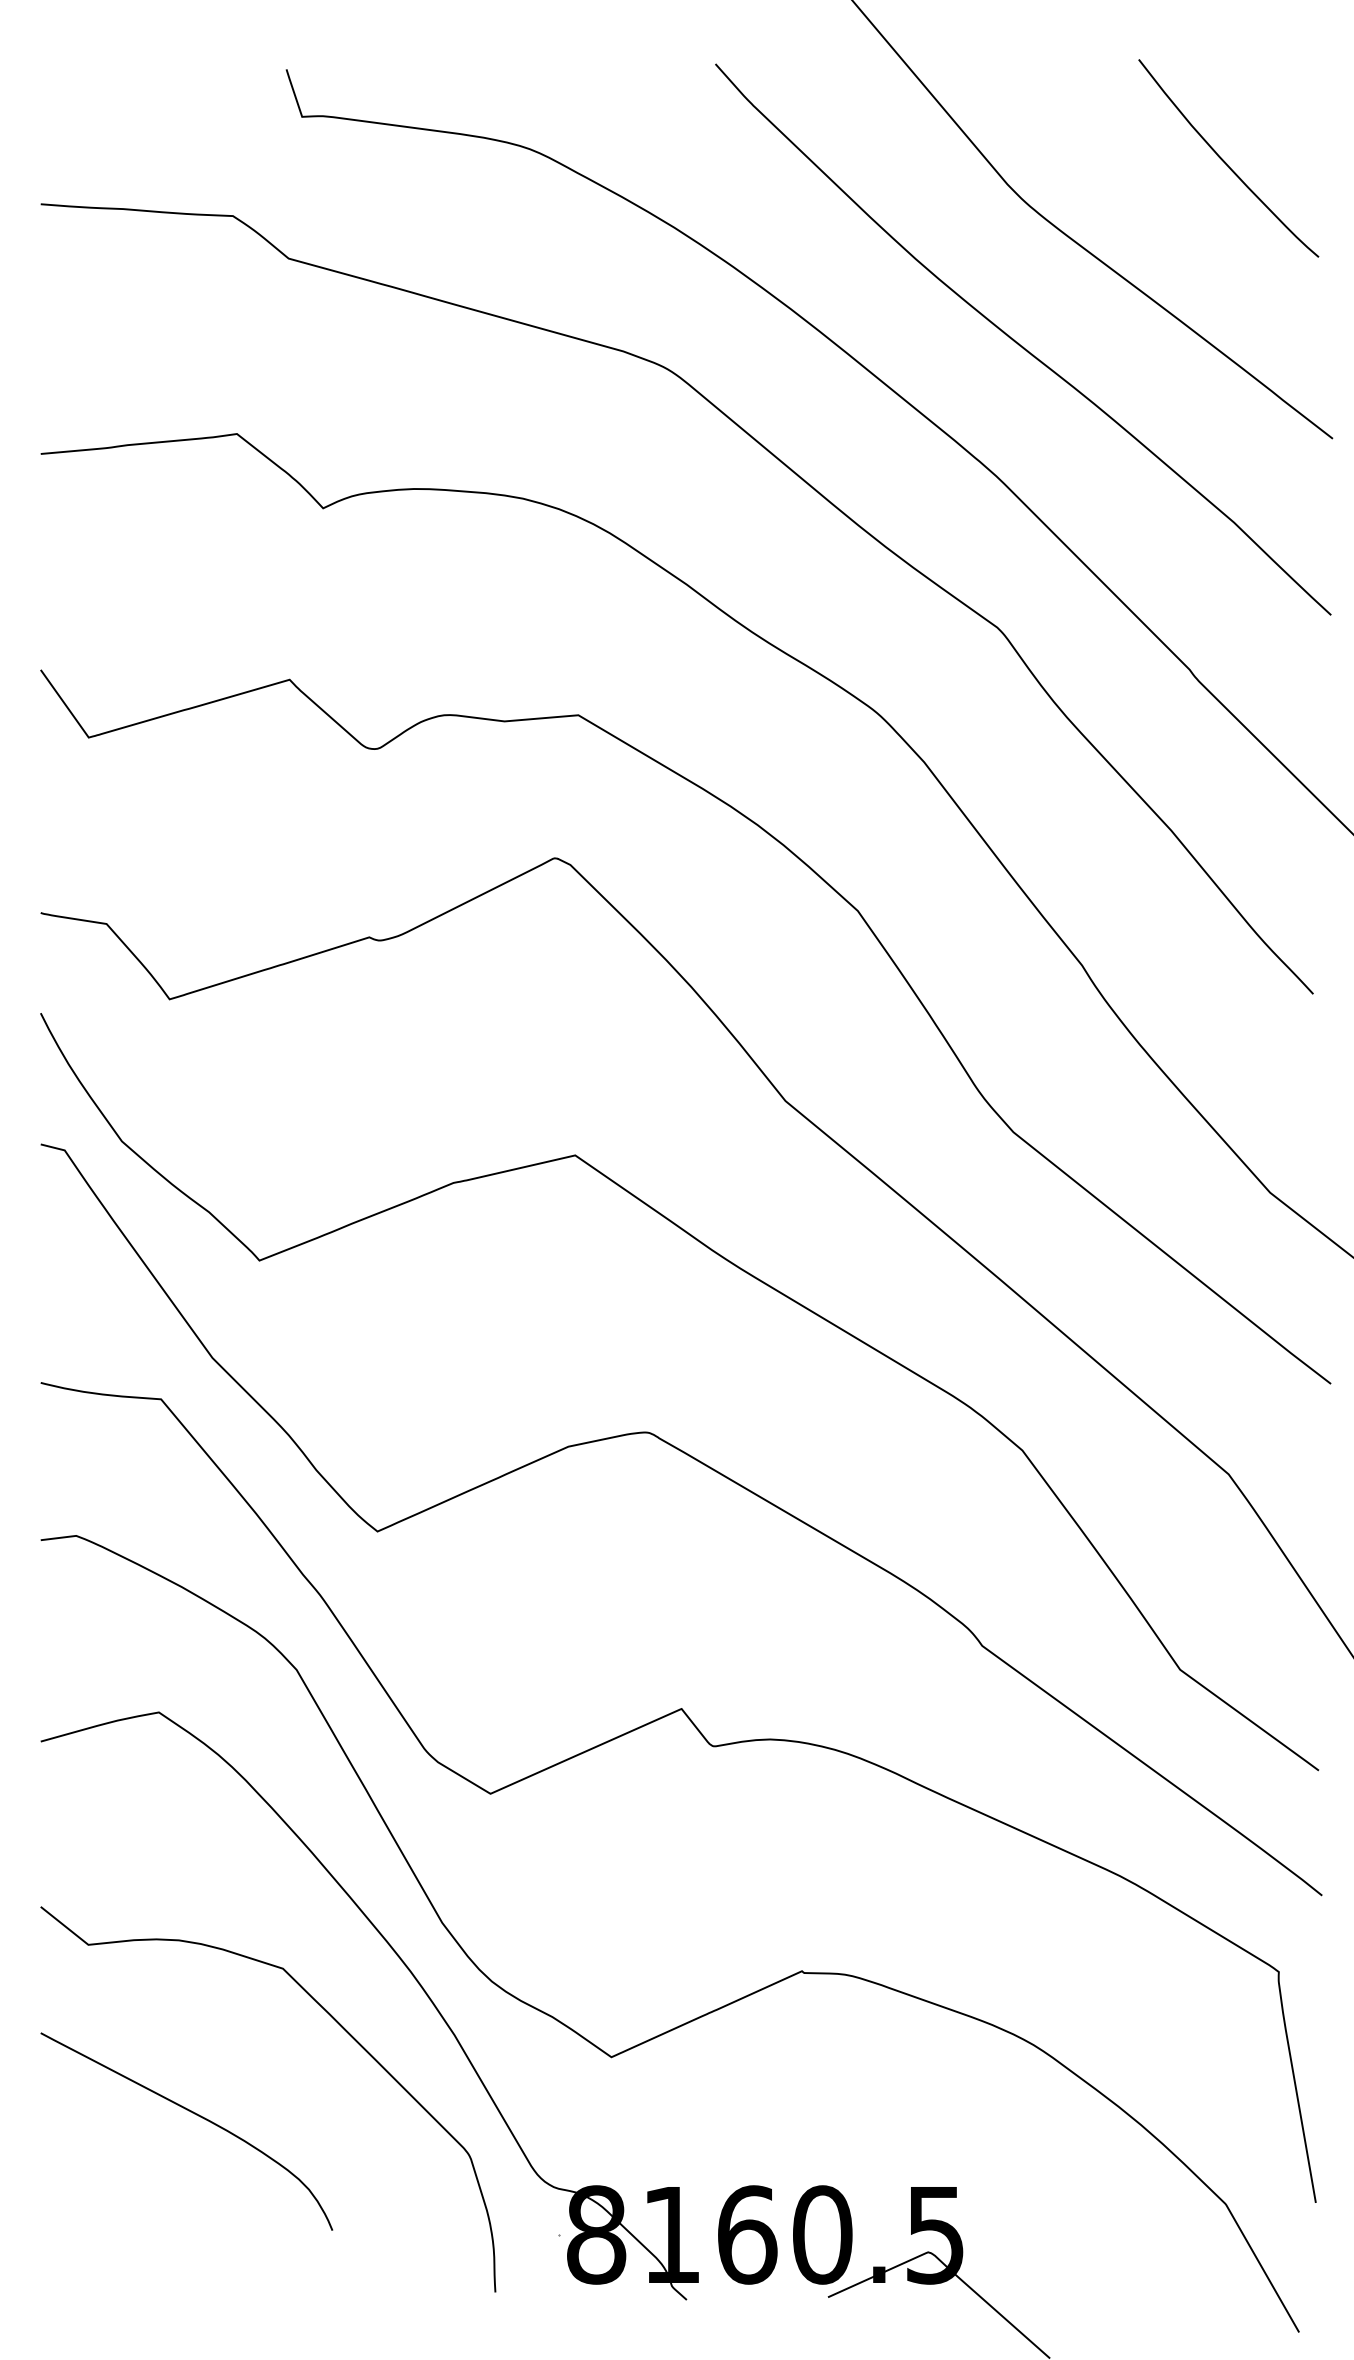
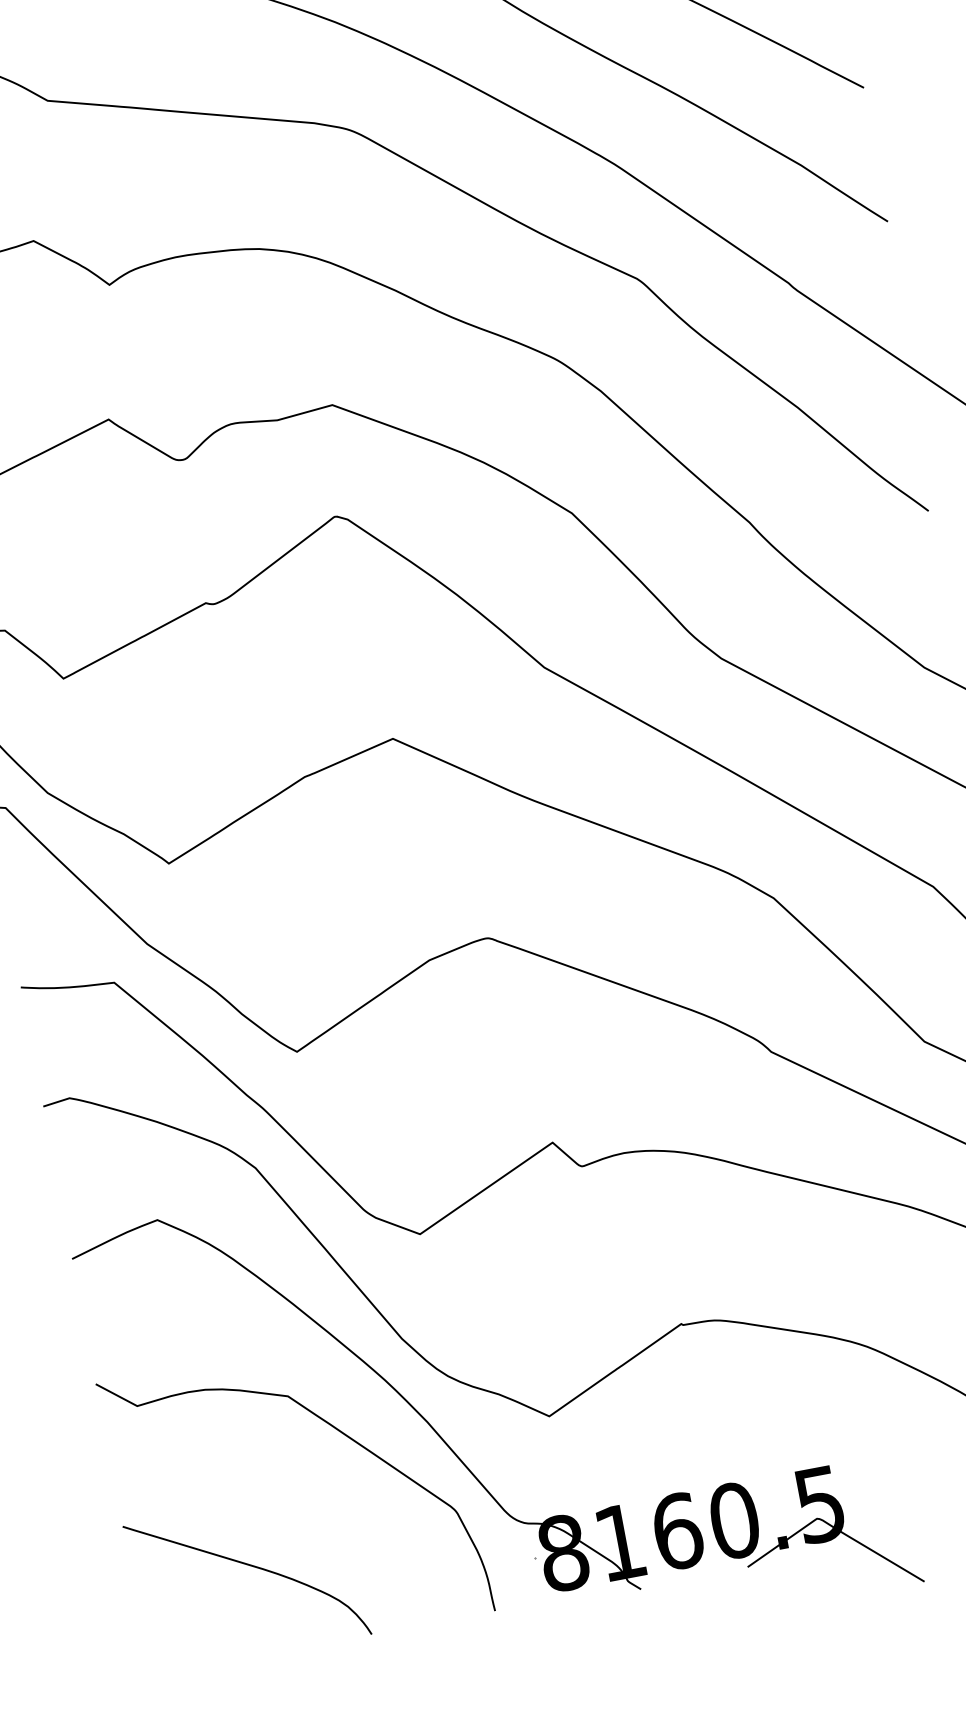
curve: (194, 2114) -> (250, 1566), moved

